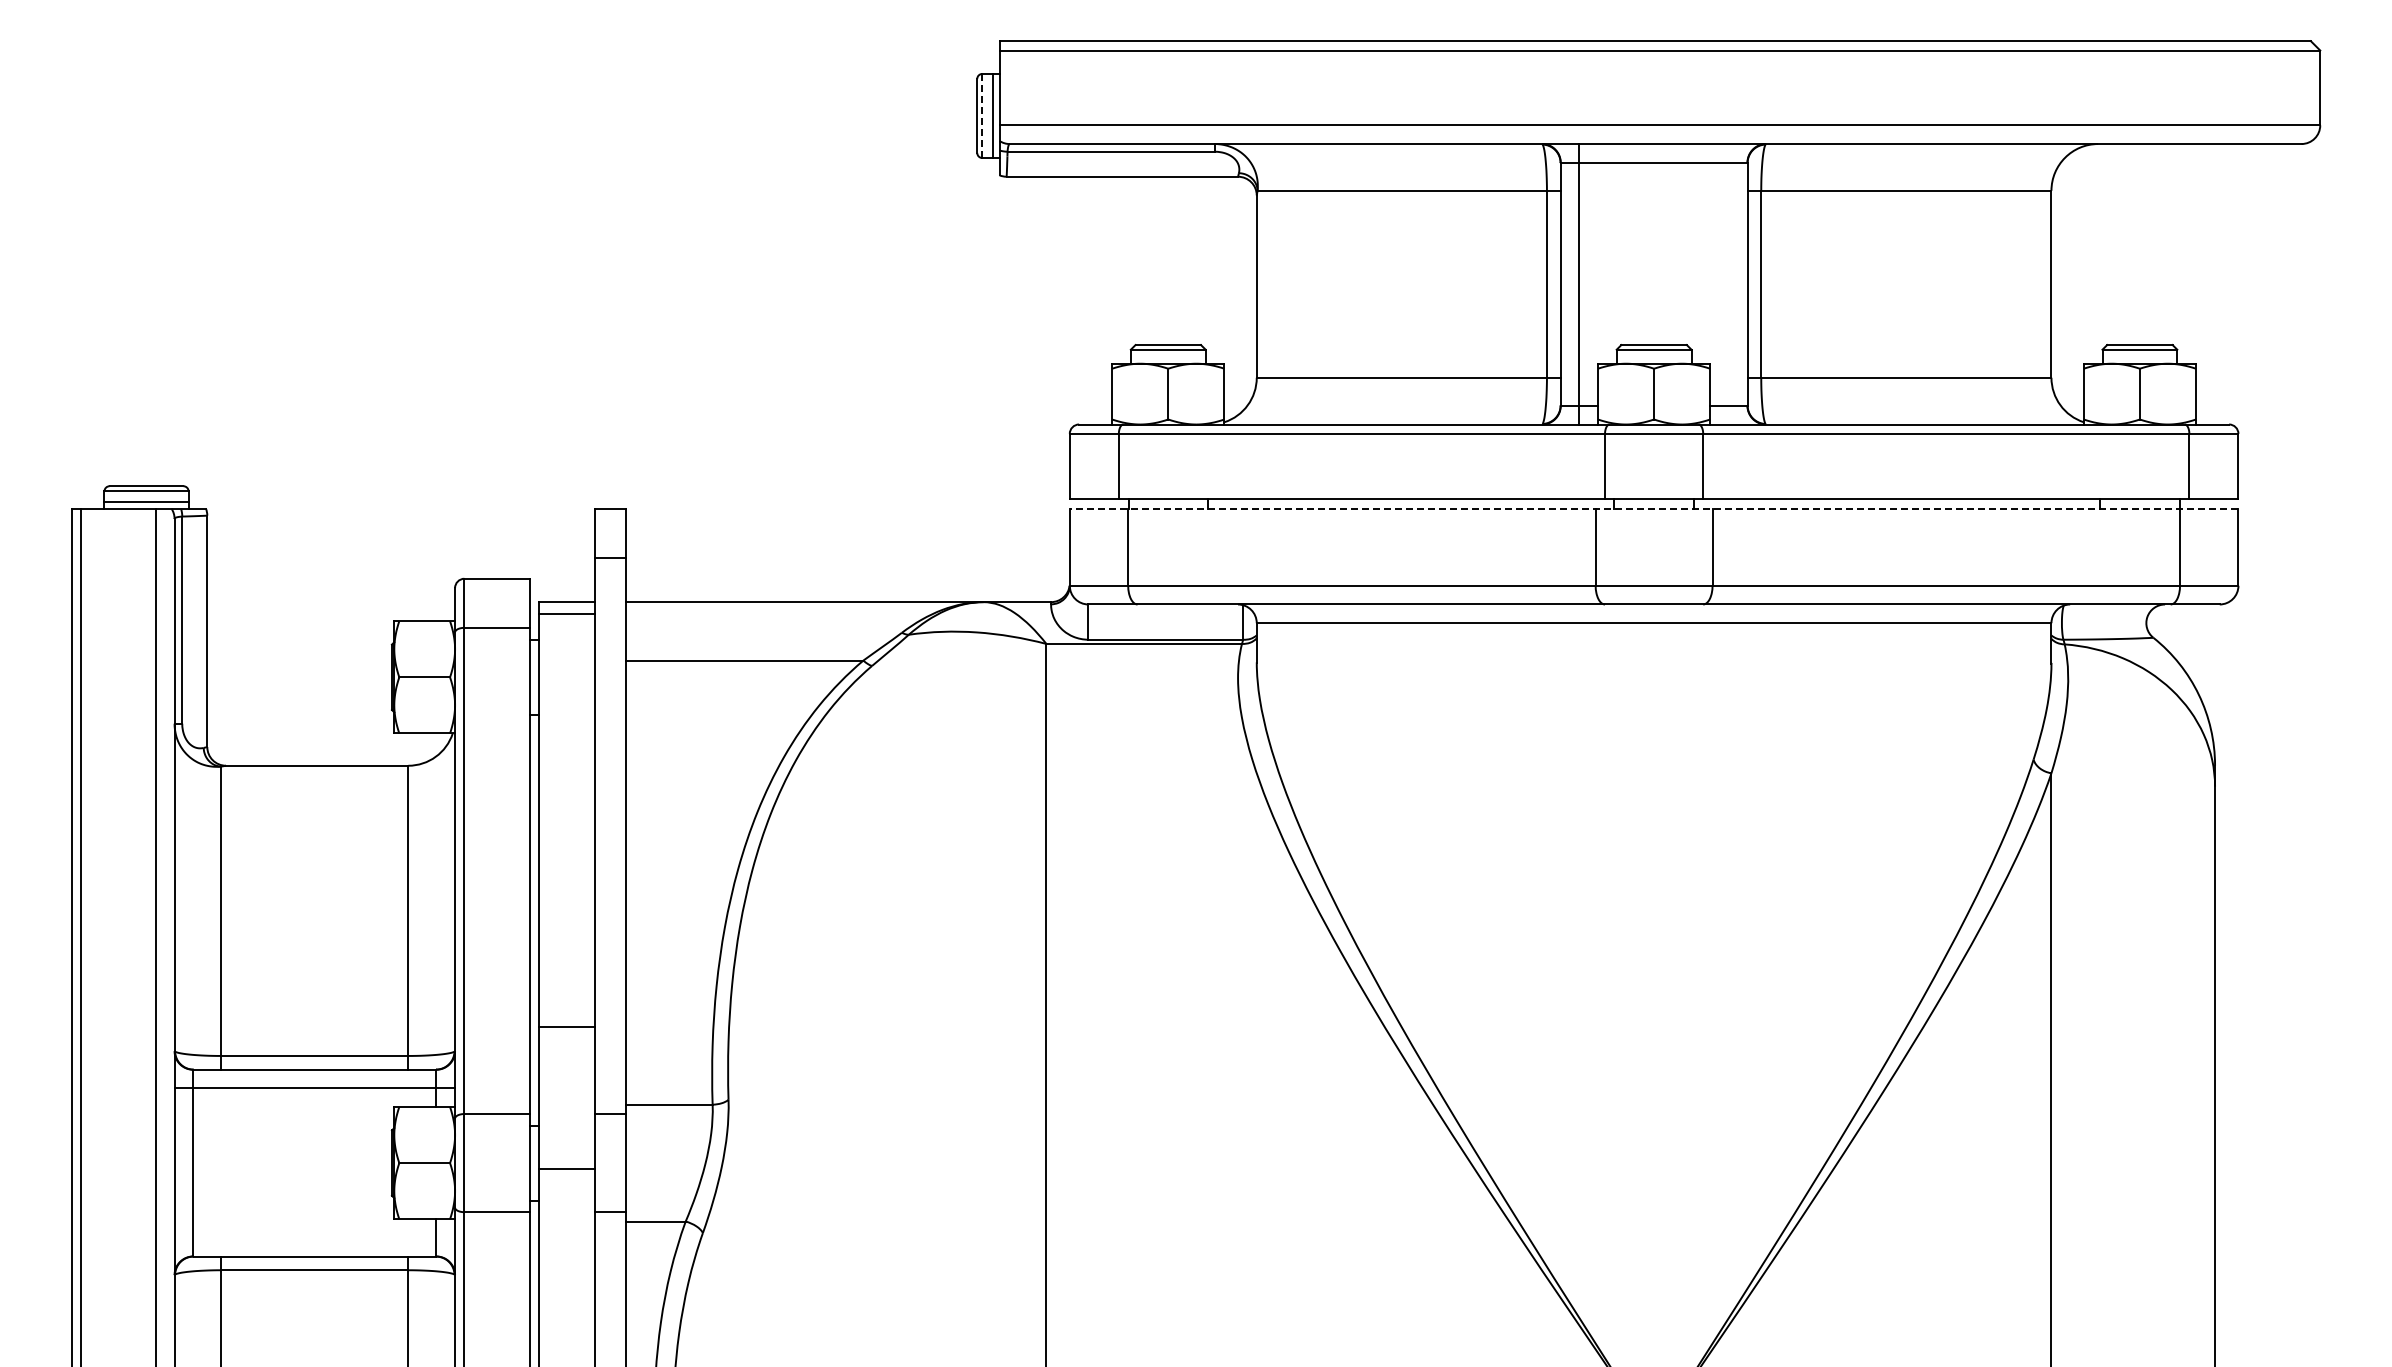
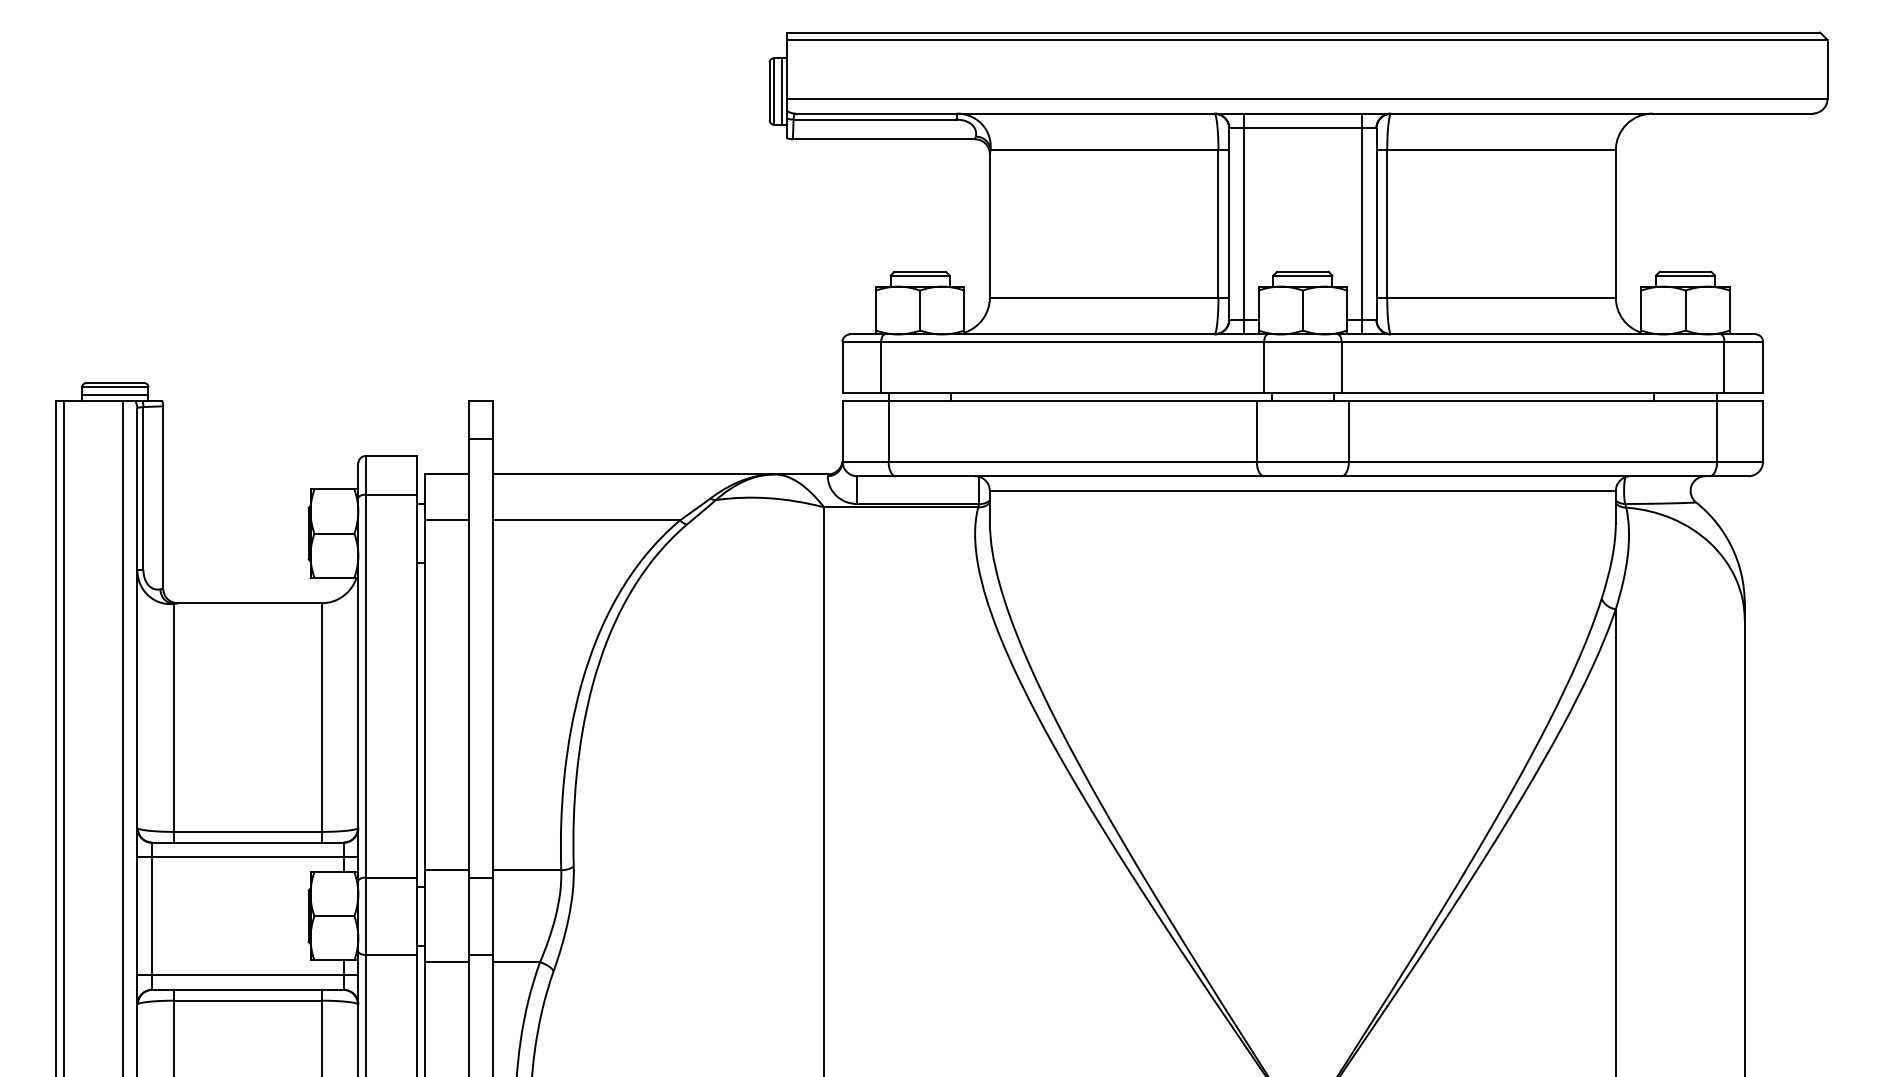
line: (982, 115) -> (773, 91), dashed -> solid
line: (1728, 284) -> (1361, 224), added
line: (1653, 508) -> (1302, 400), dashed -> solid
line: (567, 613) -> (446, 520), moved
line: (567, 1026) -> (446, 870), moved
line: (567, 1168) -> (446, 962), moved
line: (314, 1237) -> (247, 974), added

